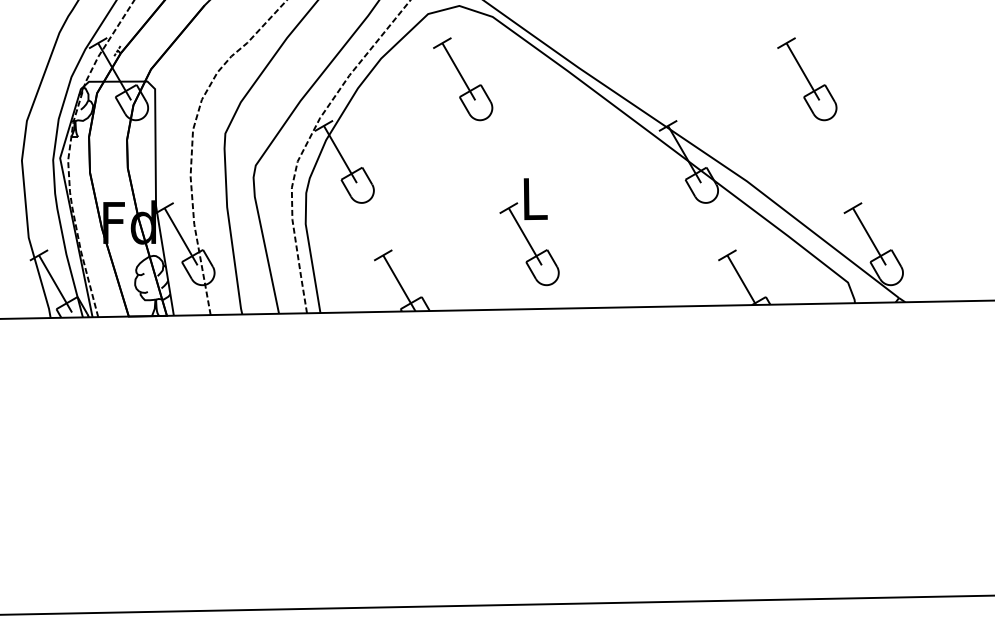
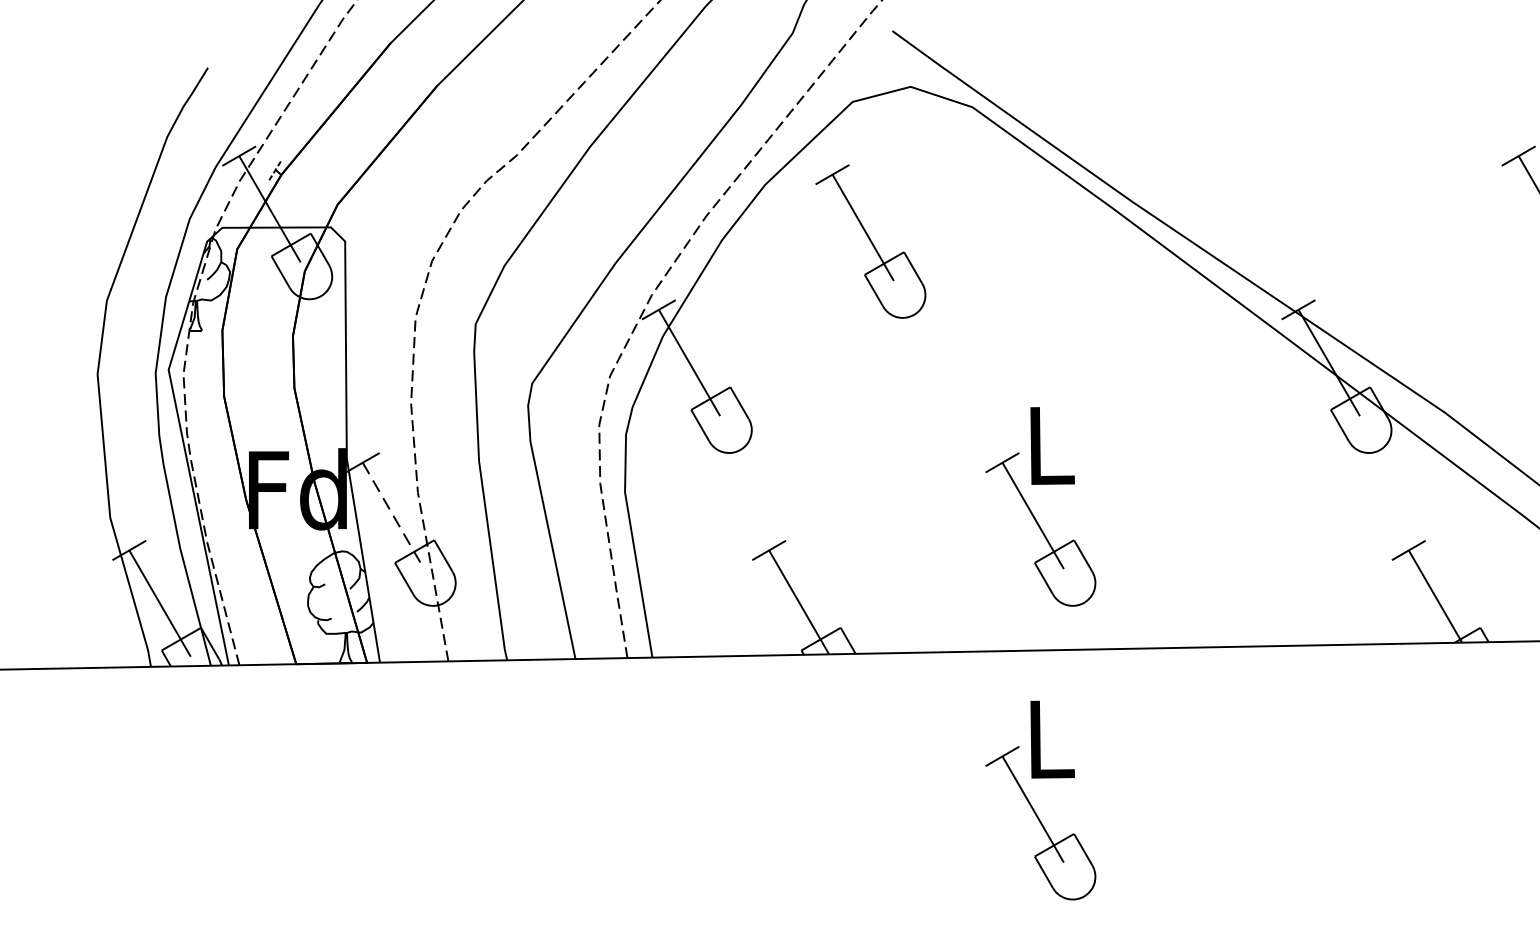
part: (463, 79) -> (871, 242), moved
line: (181, 236) -> (394, 515), solid -> dashed
part: (529, 390) -> (1040, 801), added

